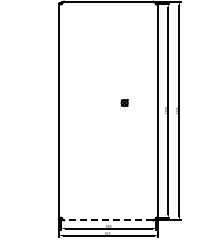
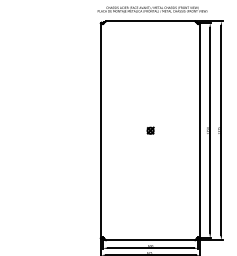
part: (124, 102) -> (150, 130), moved
line: (108, 220) -> (150, 240), dashed -> solid

